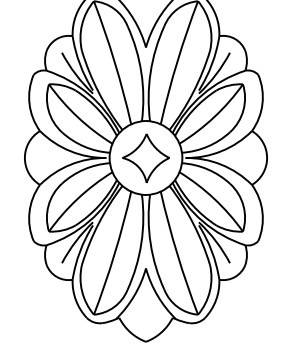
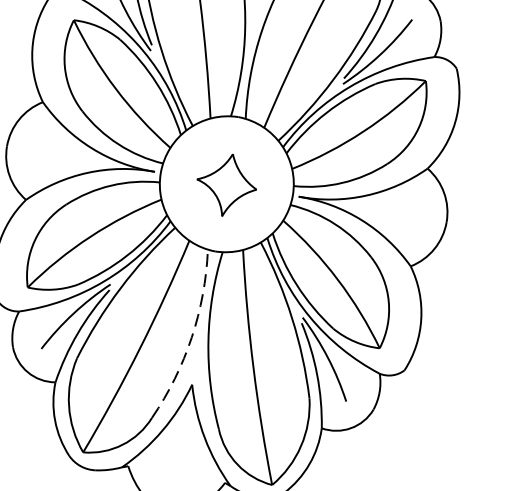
part: (145, 158) -> (225, 185), size x0.7
arc: (141, 243) -> (191, 338), solid -> dashed

